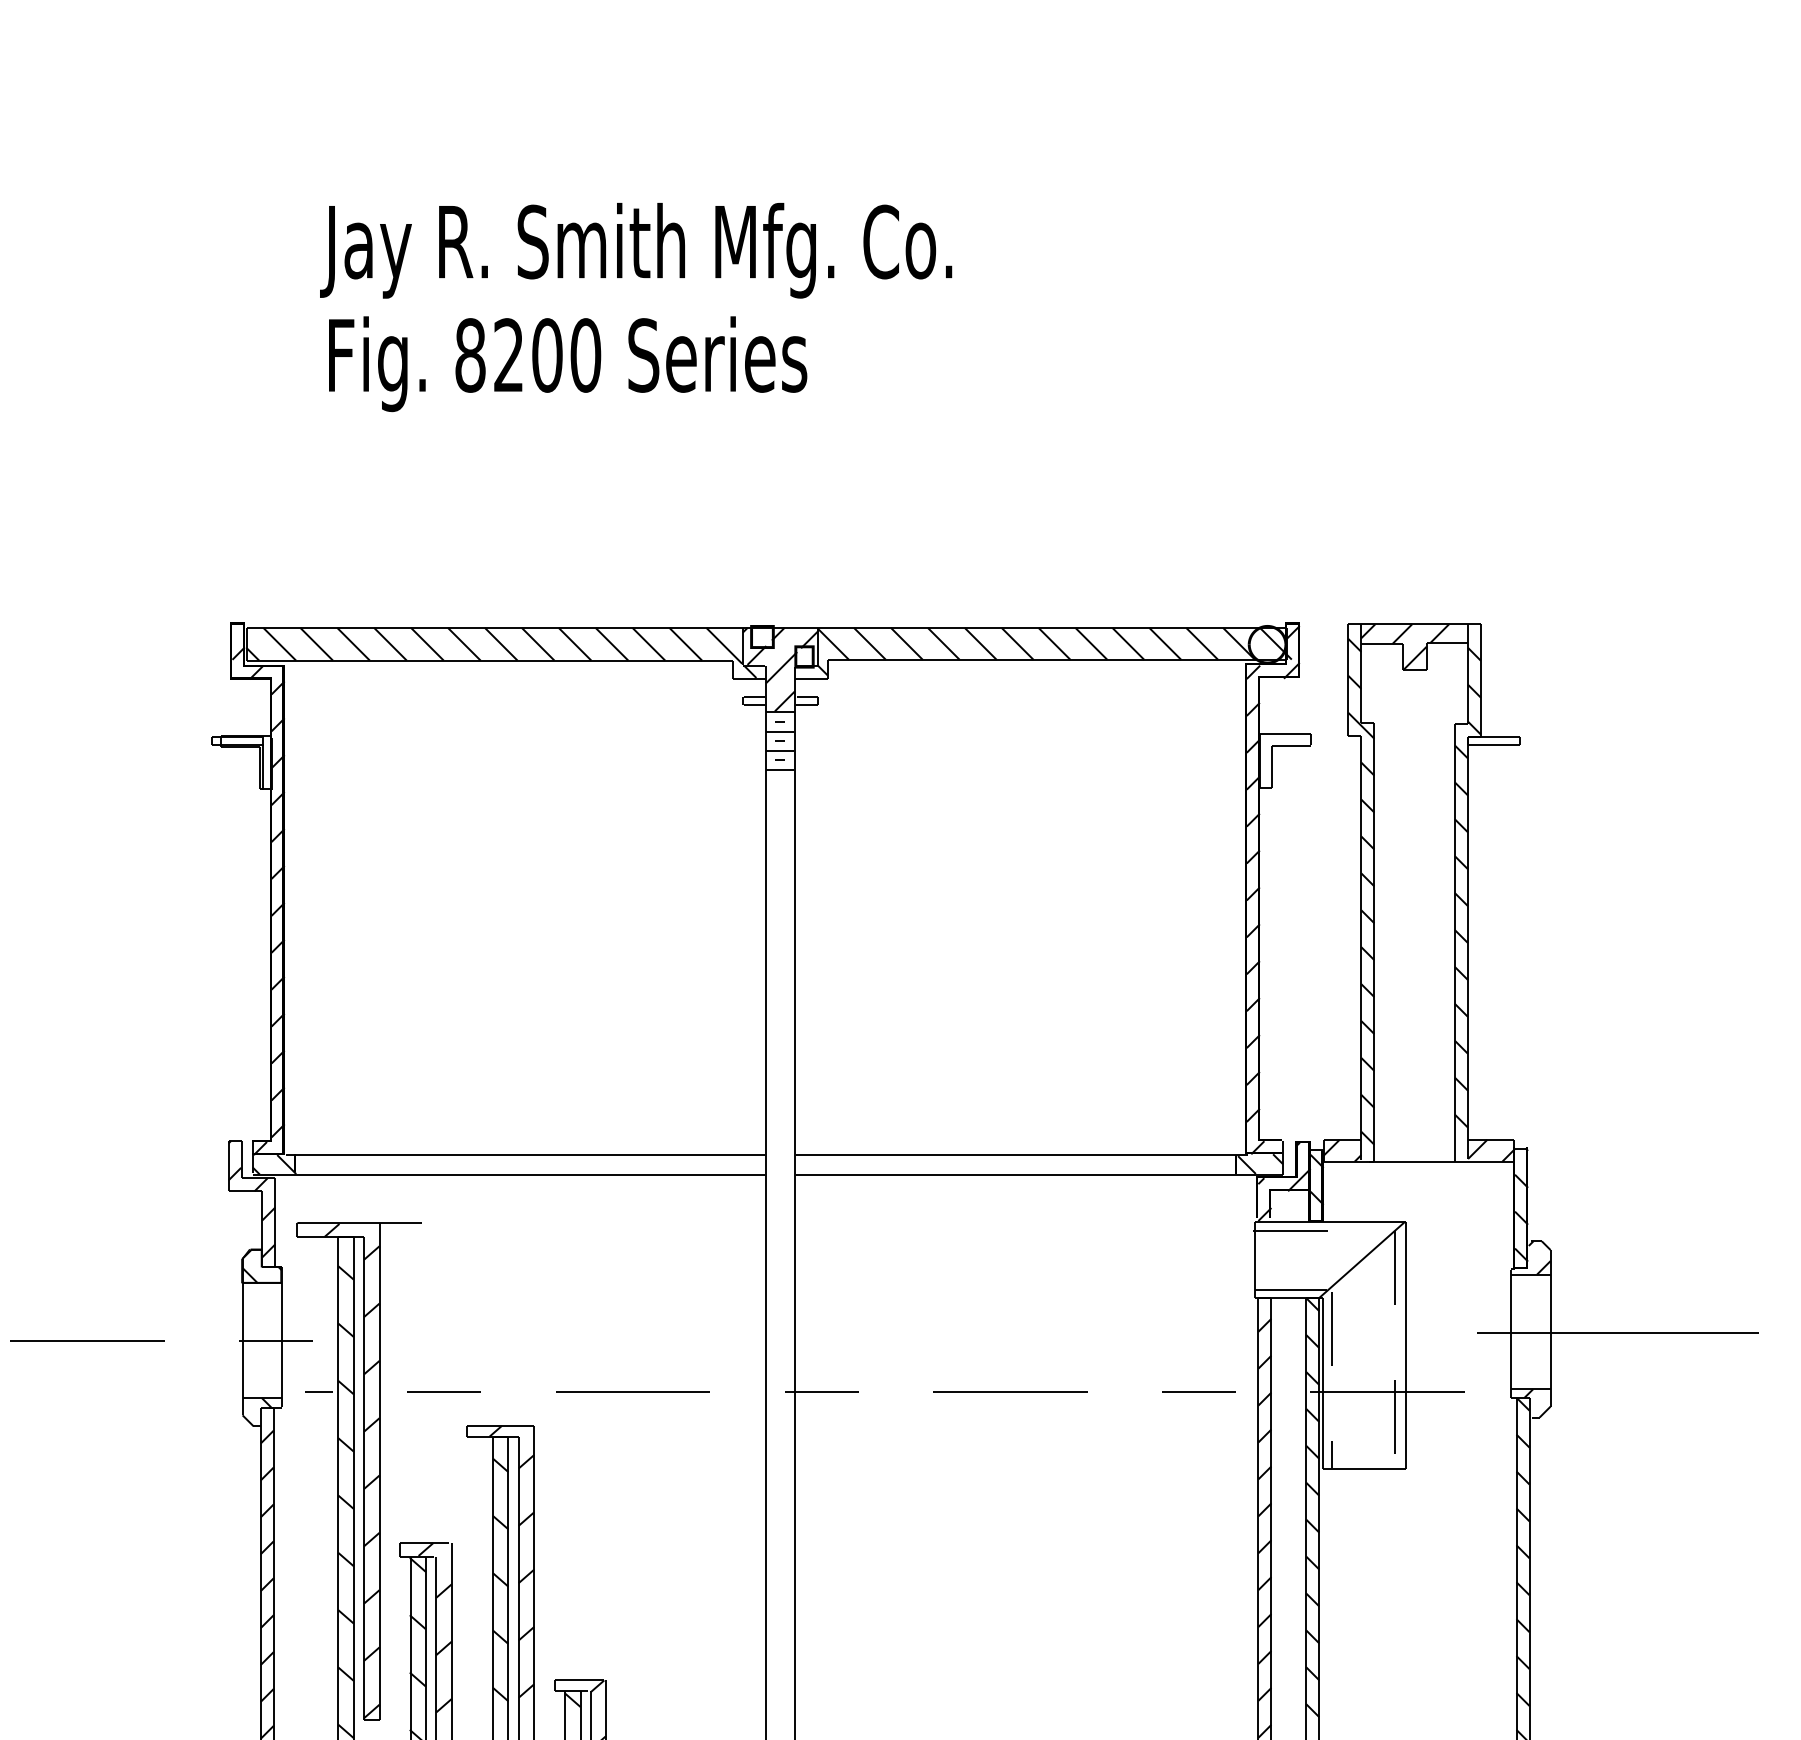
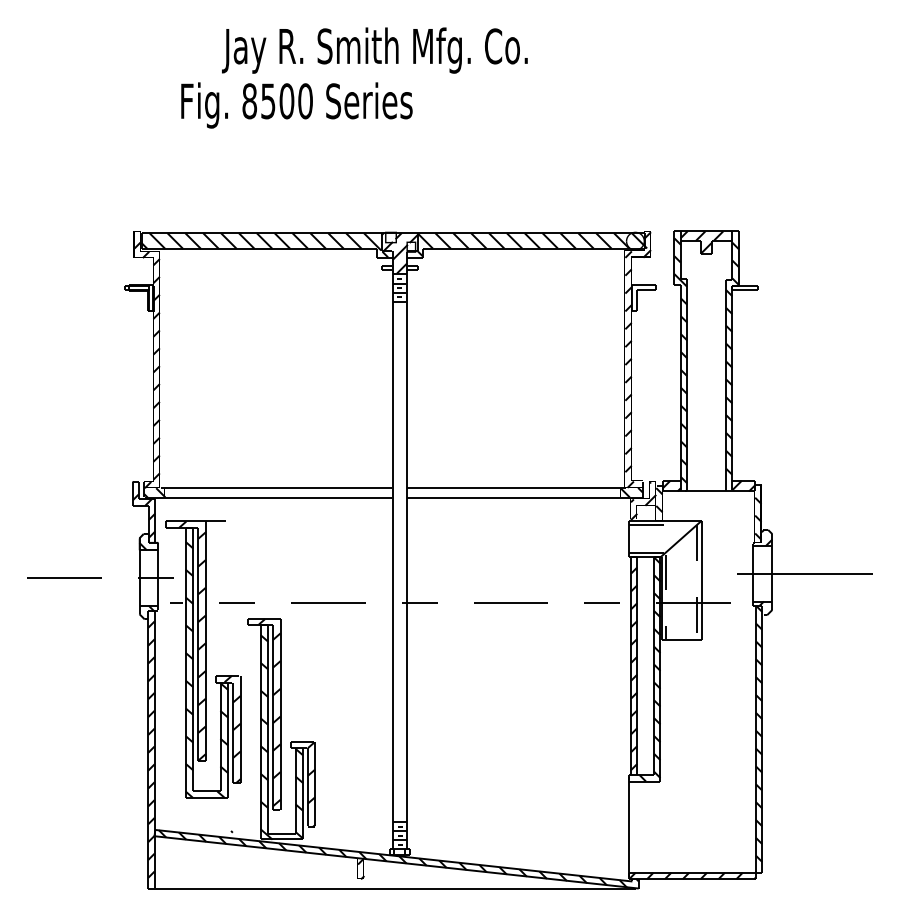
text: (635, 250) -> (374, 50), moved
text: (509, 355) -> (268, 101), 8200 -> 8500

